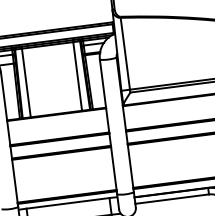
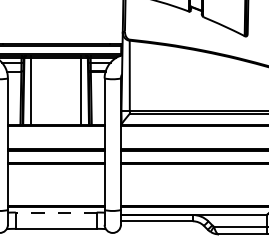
line: (67, 203) -> (55, 212), solid -> dashed

